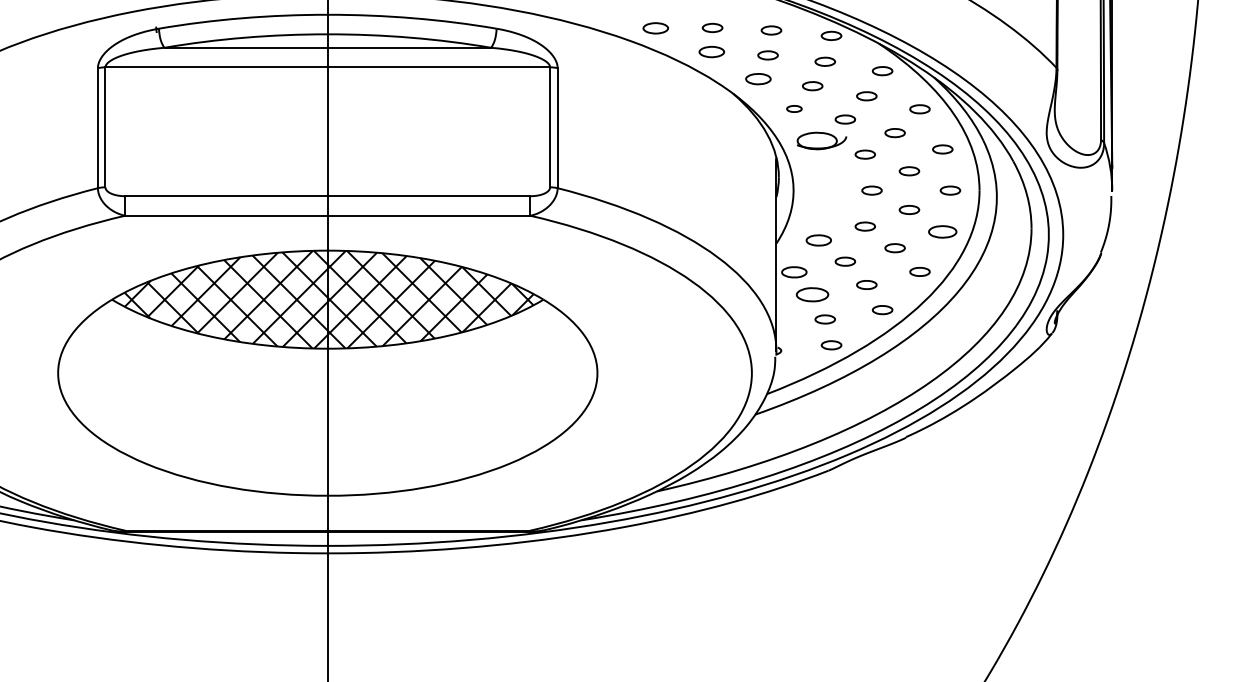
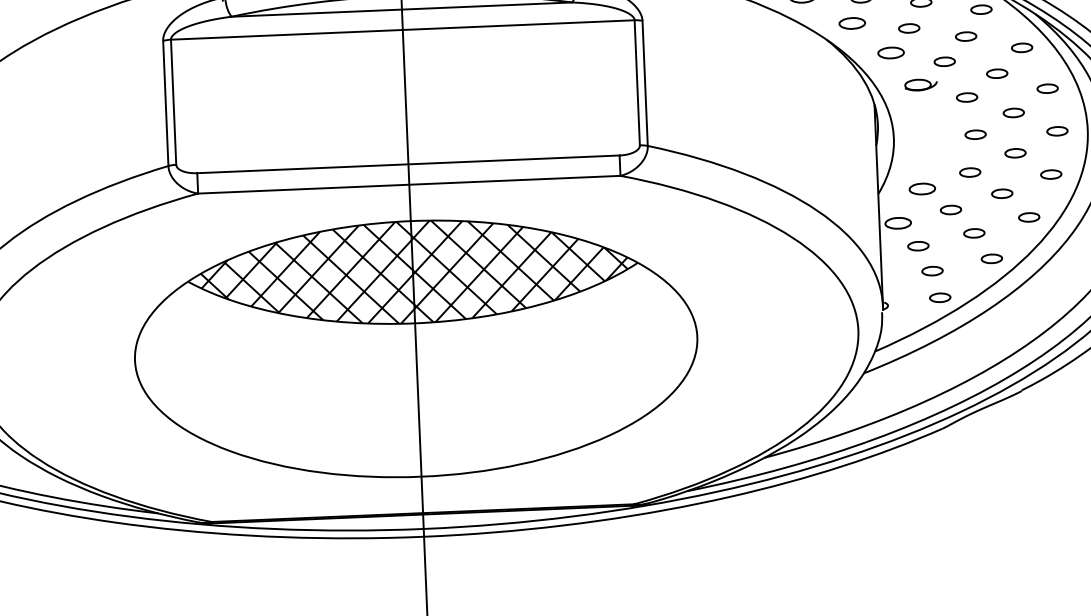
part: (794, 108) -> (891, 52), size x1.67
part: (821, 140) -> (920, 84), size x0.62
part: (942, 231) -> (1050, 174), size x0.71
part: (812, 295) -> (918, 246), size x0.62

